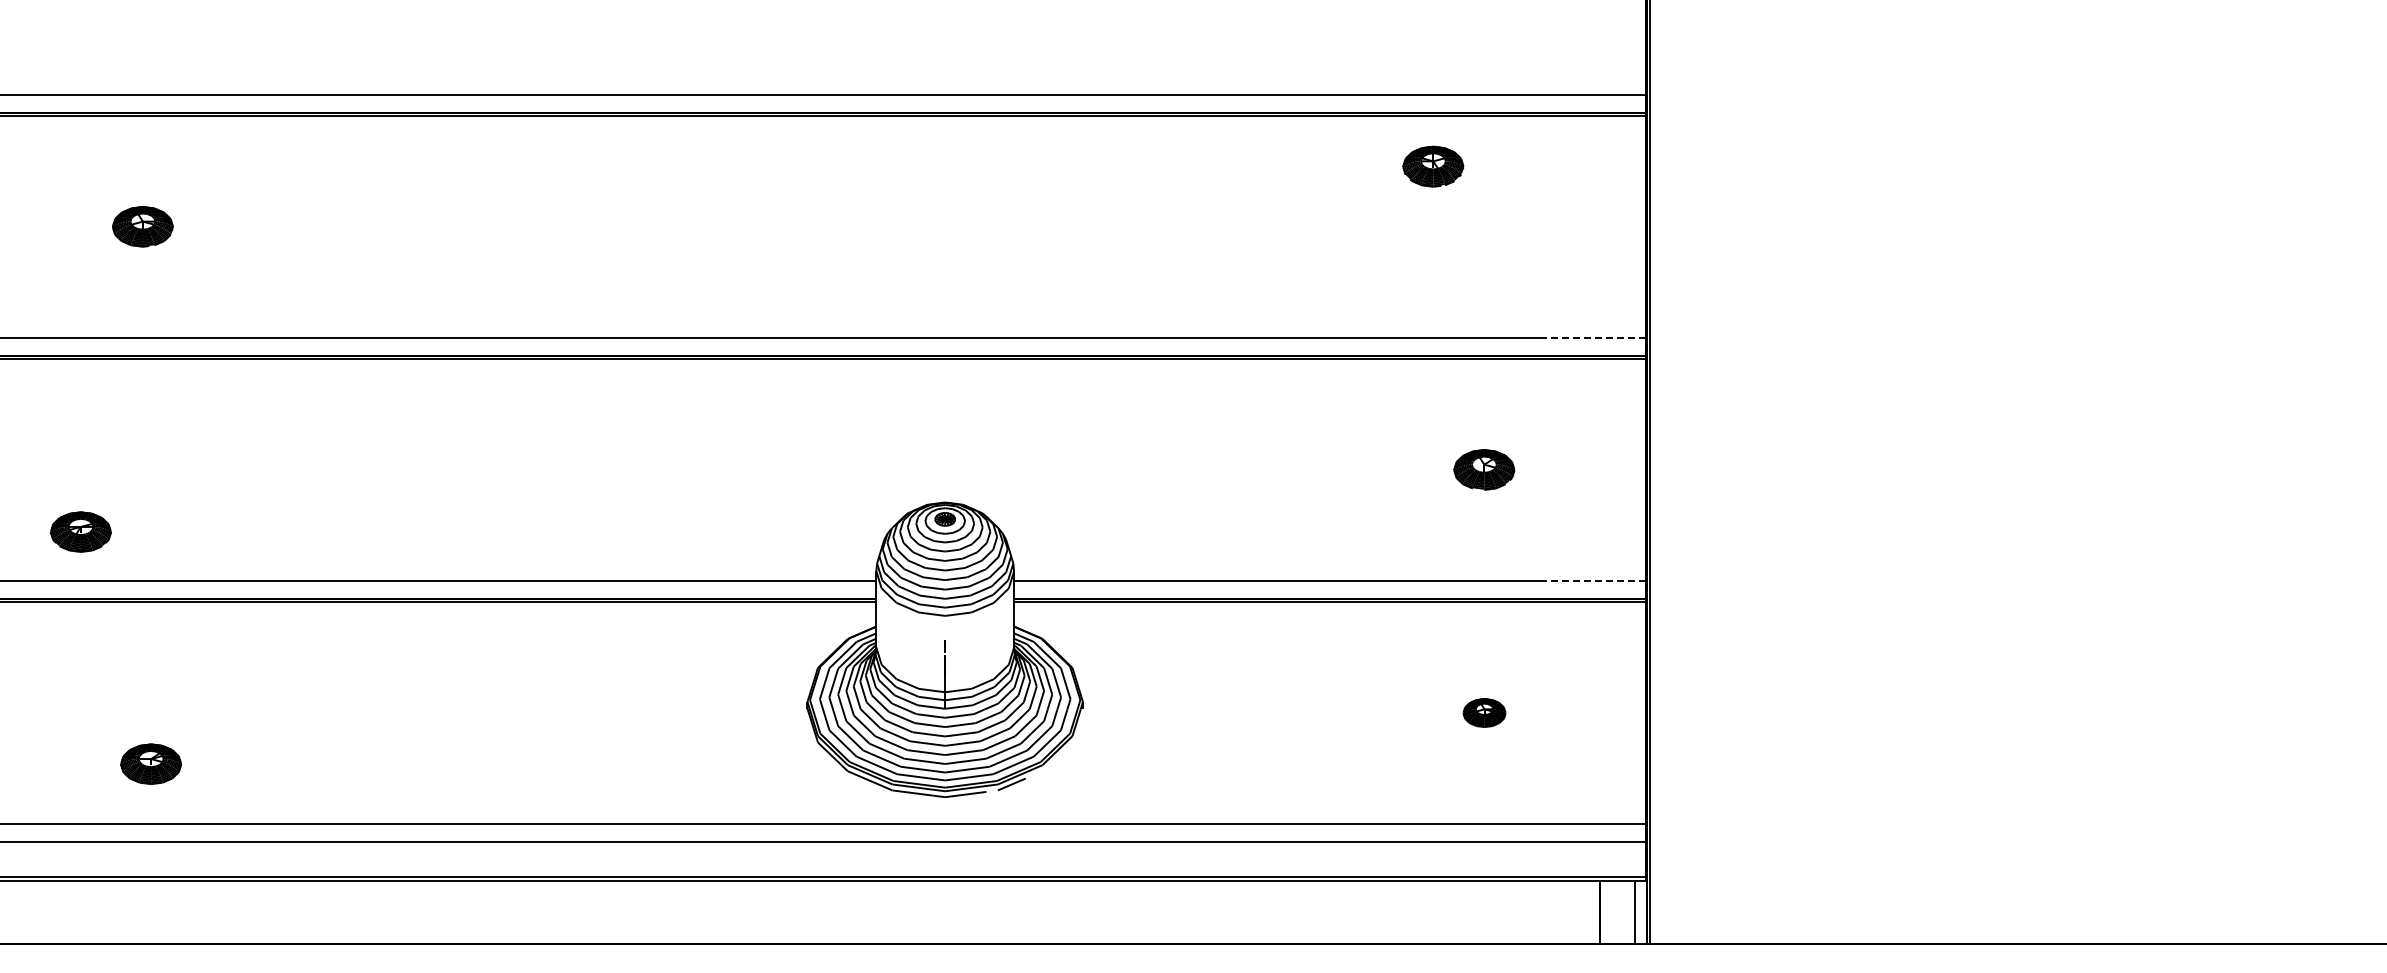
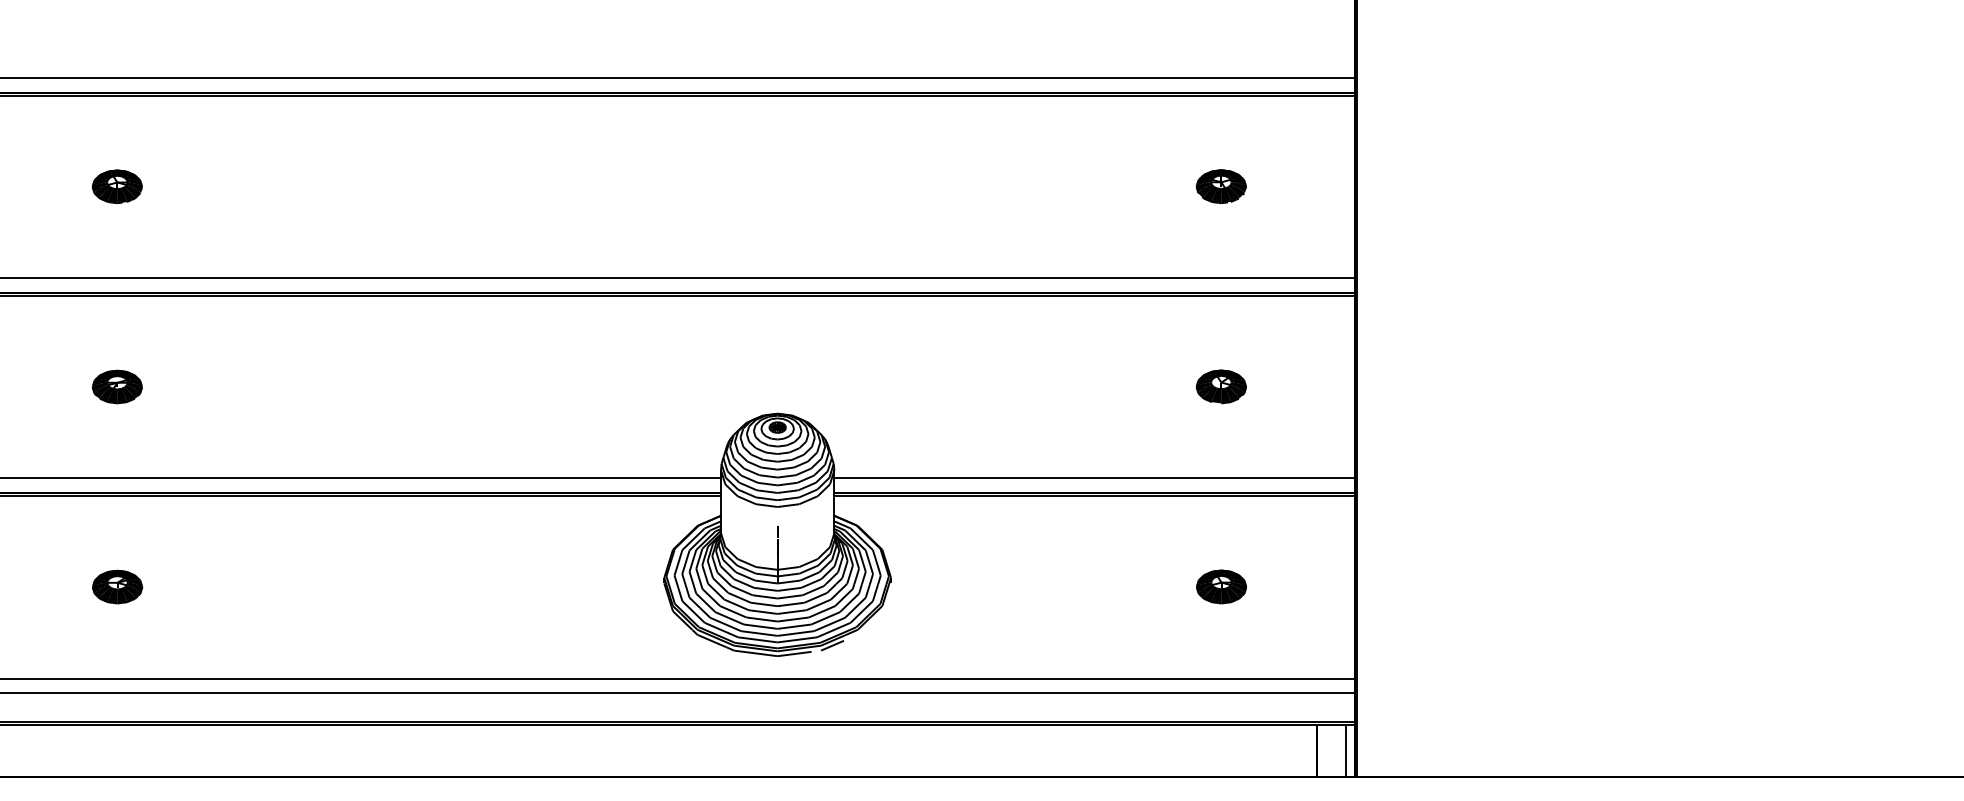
part: (1433, 166) -> (1221, 186), moved
line: (1595, 338) -> (1312, 278), dashed -> solid
part: (80, 531) -> (117, 386), moved
line: (1595, 581) -> (1312, 478), dashed -> solid
part: (1484, 712) -> (1221, 586), size x1.43
part: (151, 763) -> (117, 586), moved

